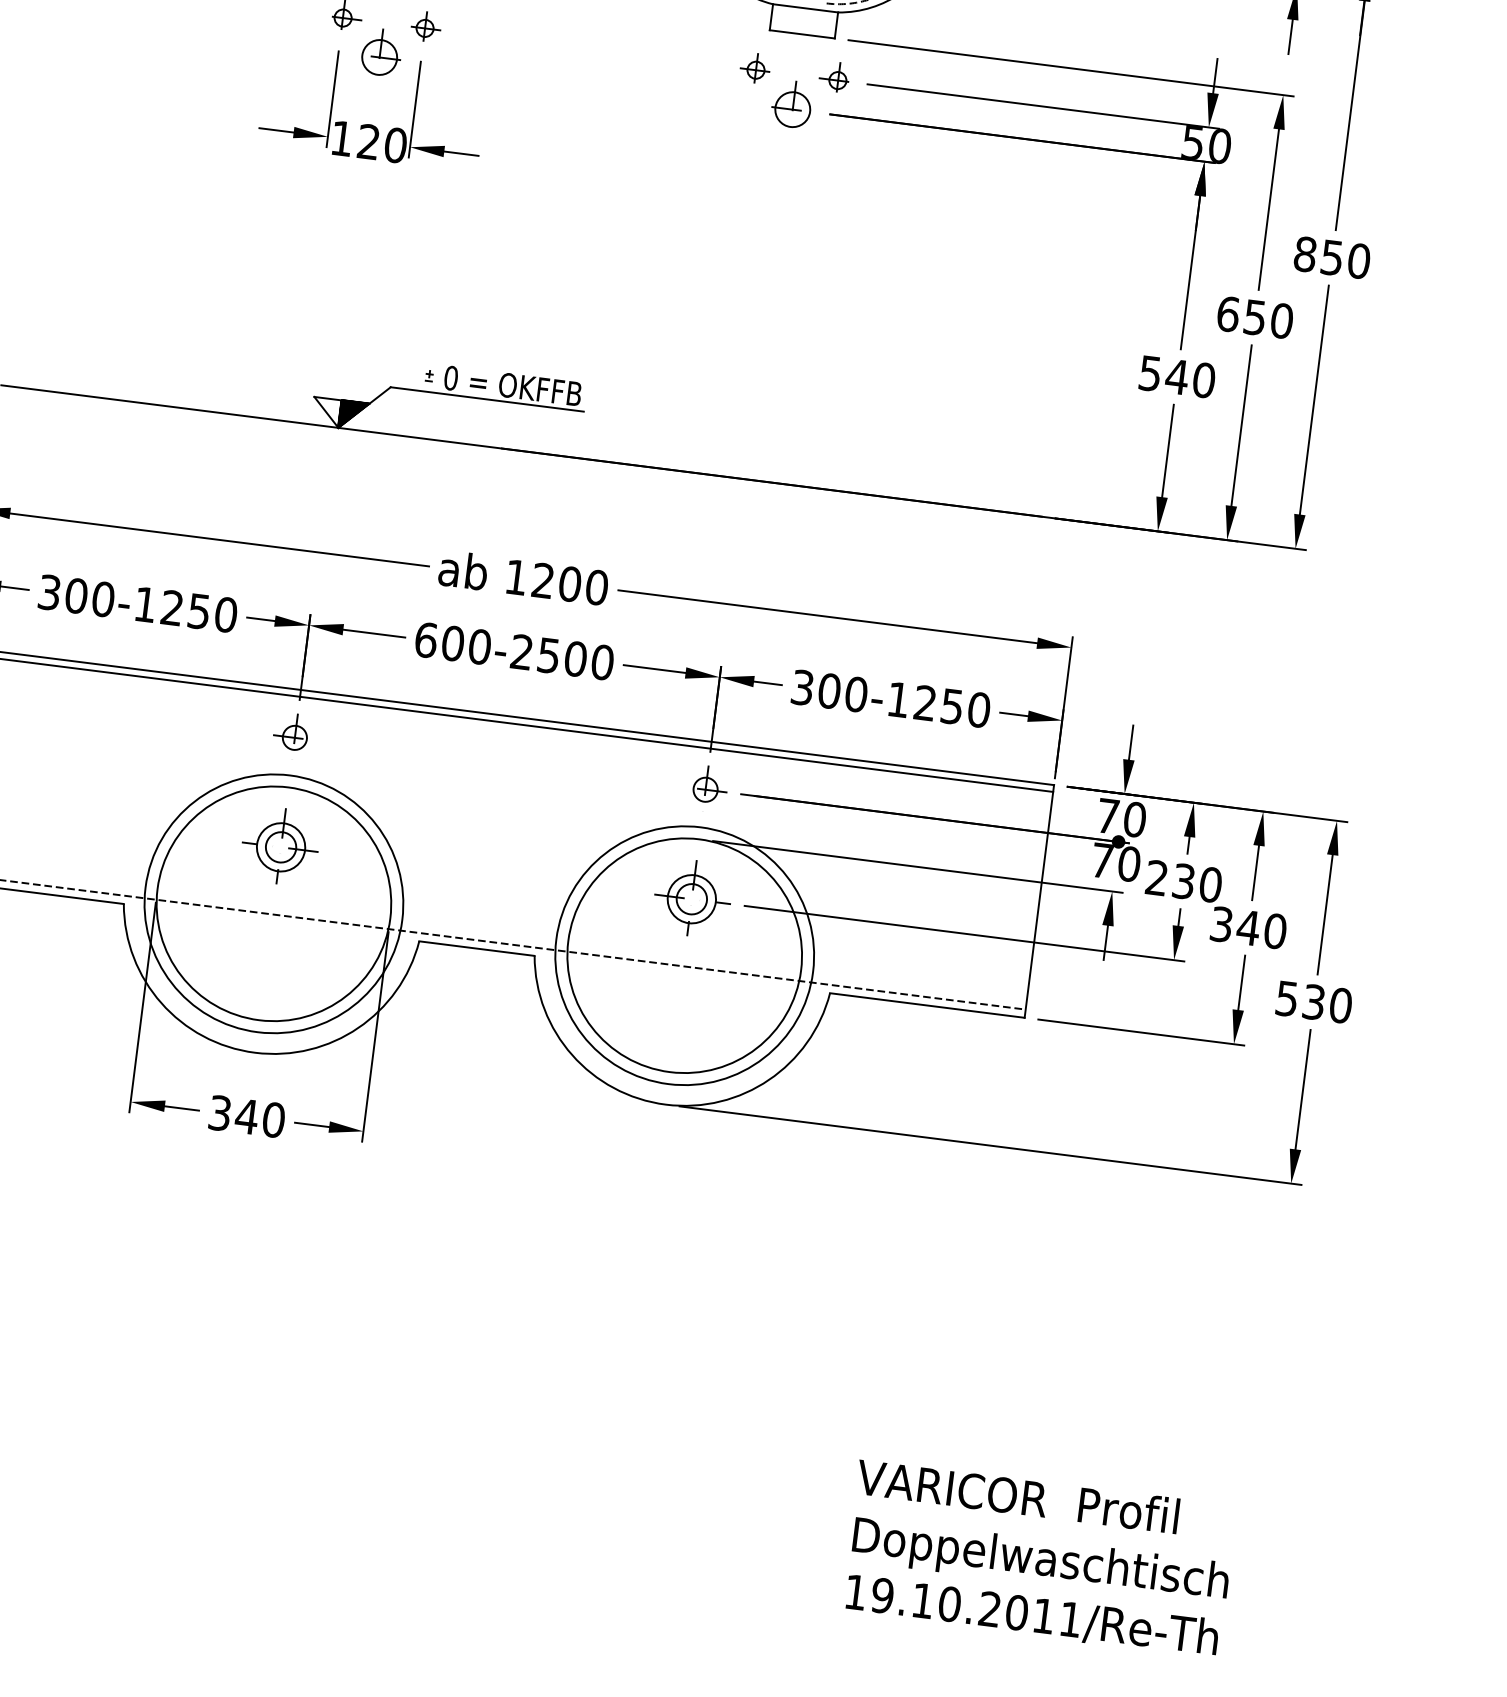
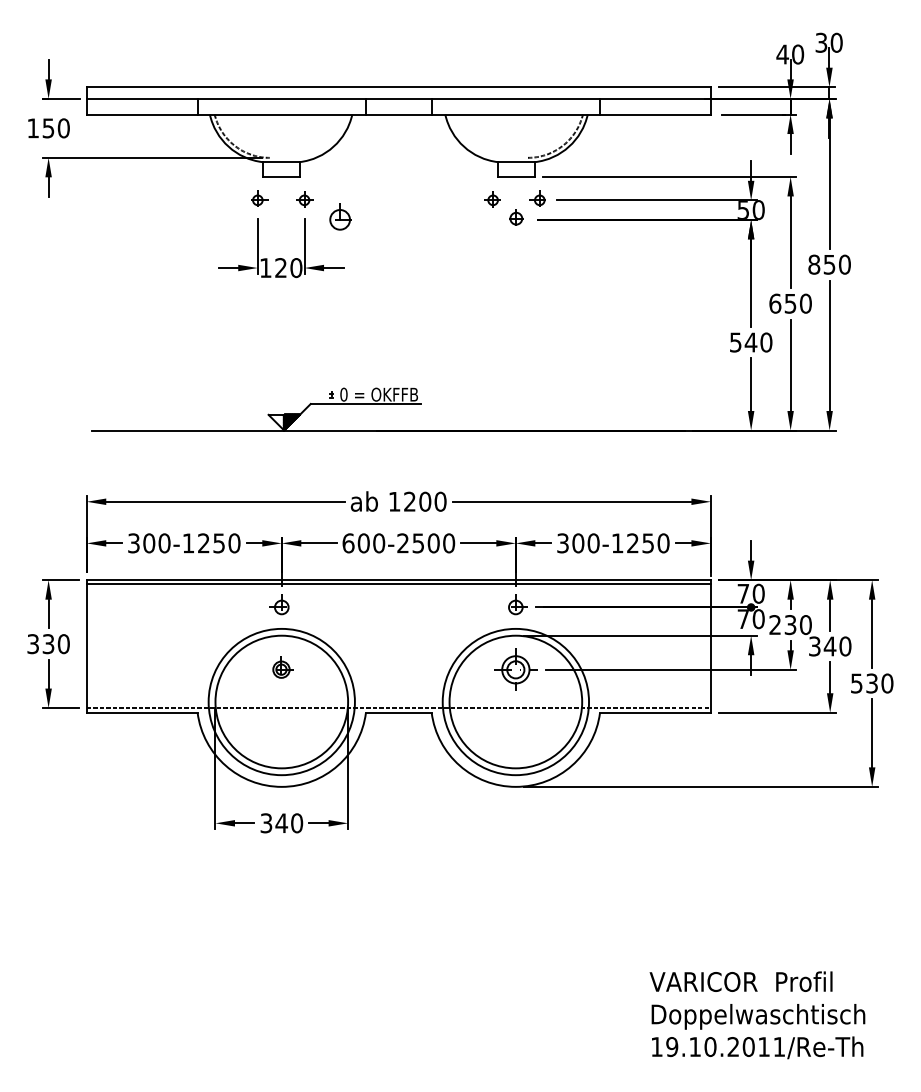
part: (381, 51) -> (340, 216), moved
part: (791, 103) -> (515, 216), size x0.6
part: (278, 846) -> (280, 669), size x0.6

